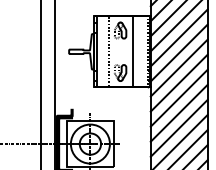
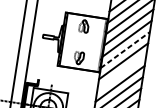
line: (108, 51) -> (72, 40), removed
line: (132, 51) -> (90, 43), removed
line: (179, 52) -> (125, 49), solid -> dashed
line: (178, 82) -> (121, 71), removed

